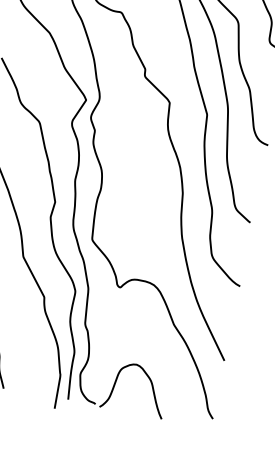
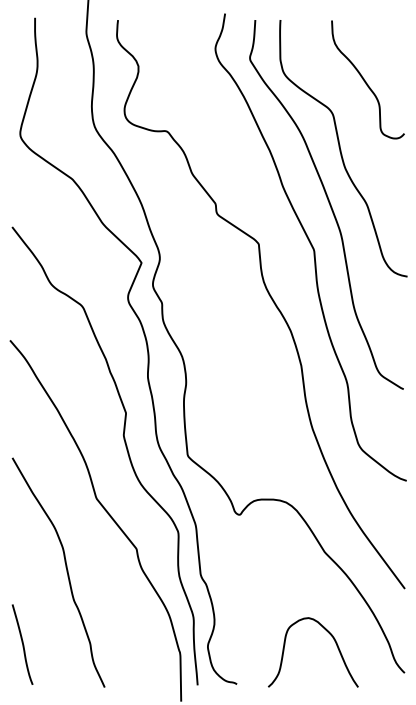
curve: (150, 382) -> (332, 638), moved

